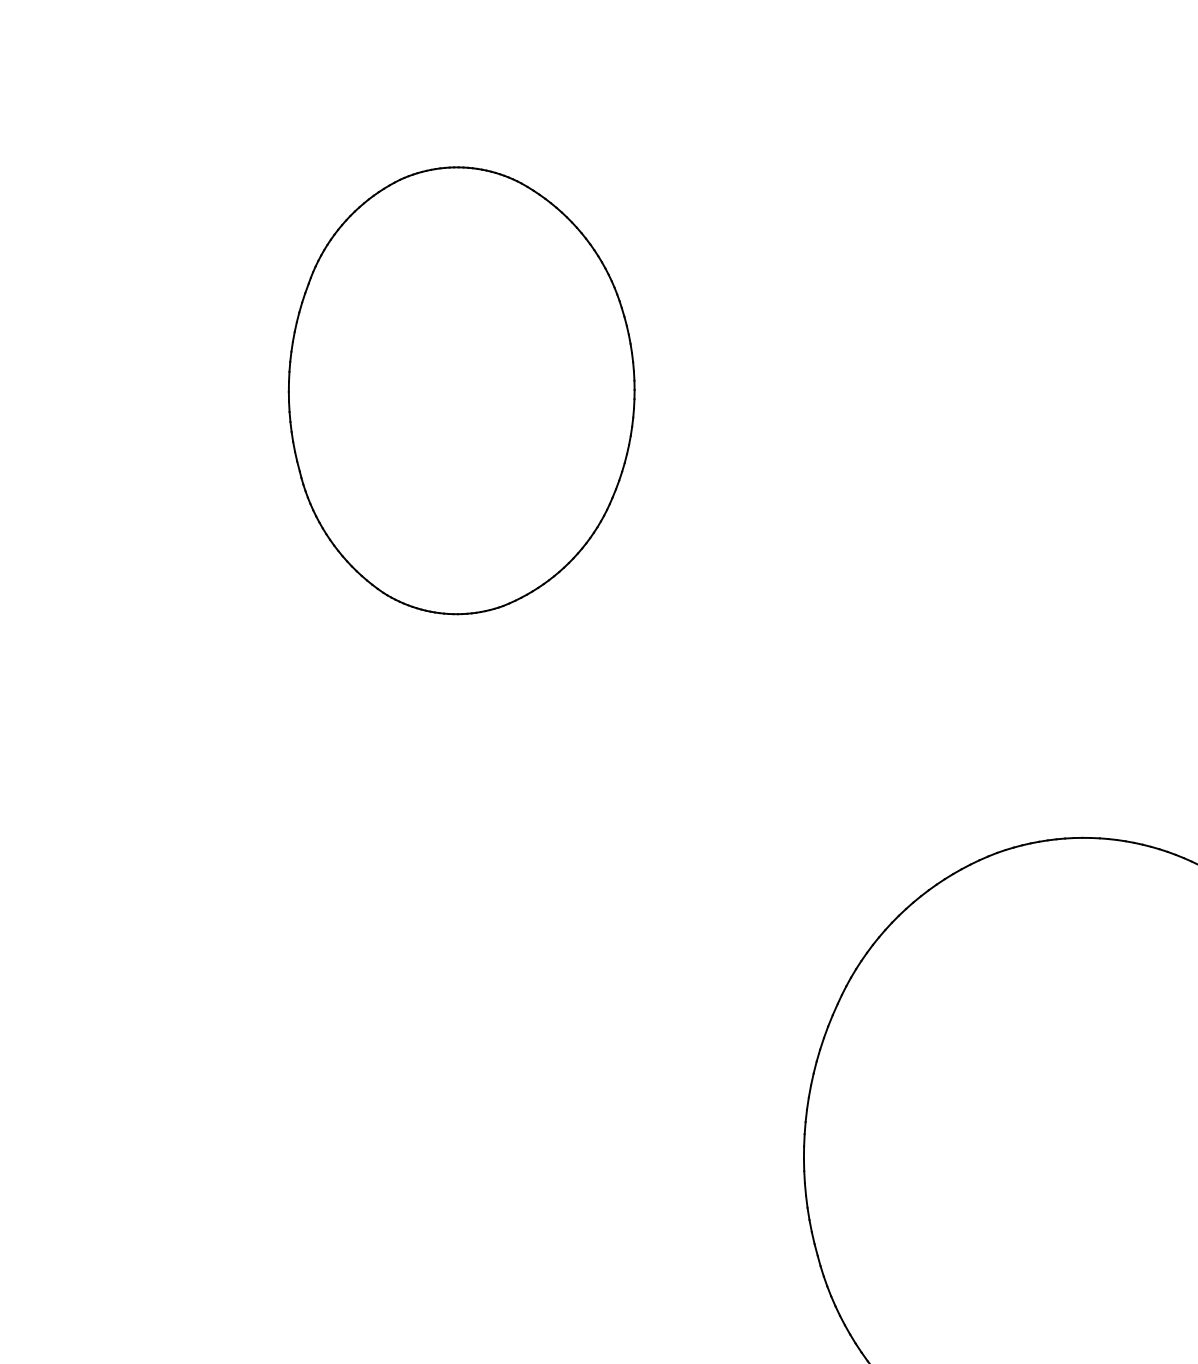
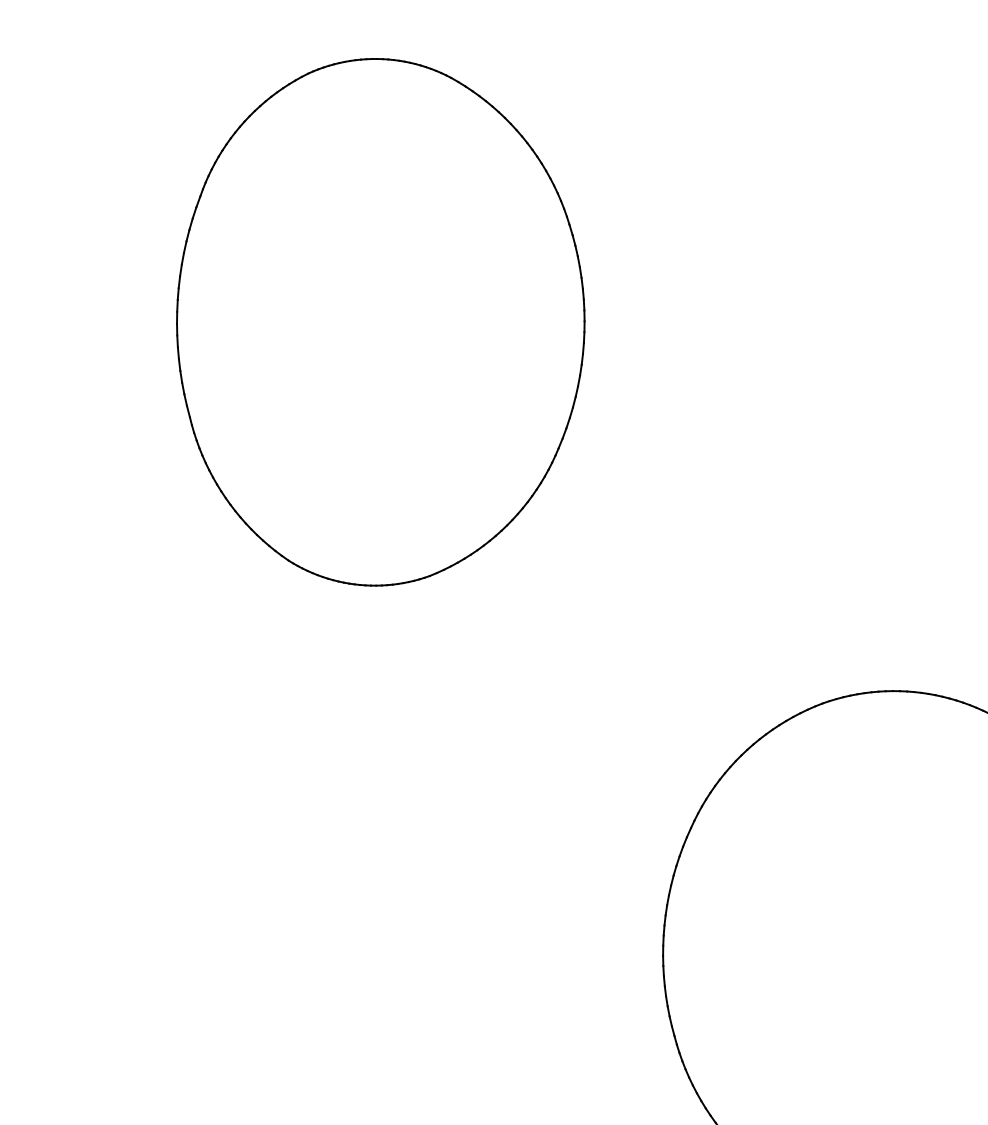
part: (461, 390) -> (380, 321), size x1.43

